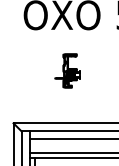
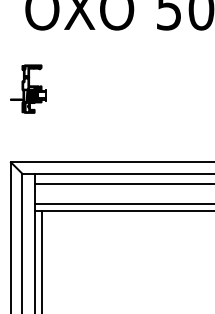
part: (67, 70) -> (28, 88), moved

